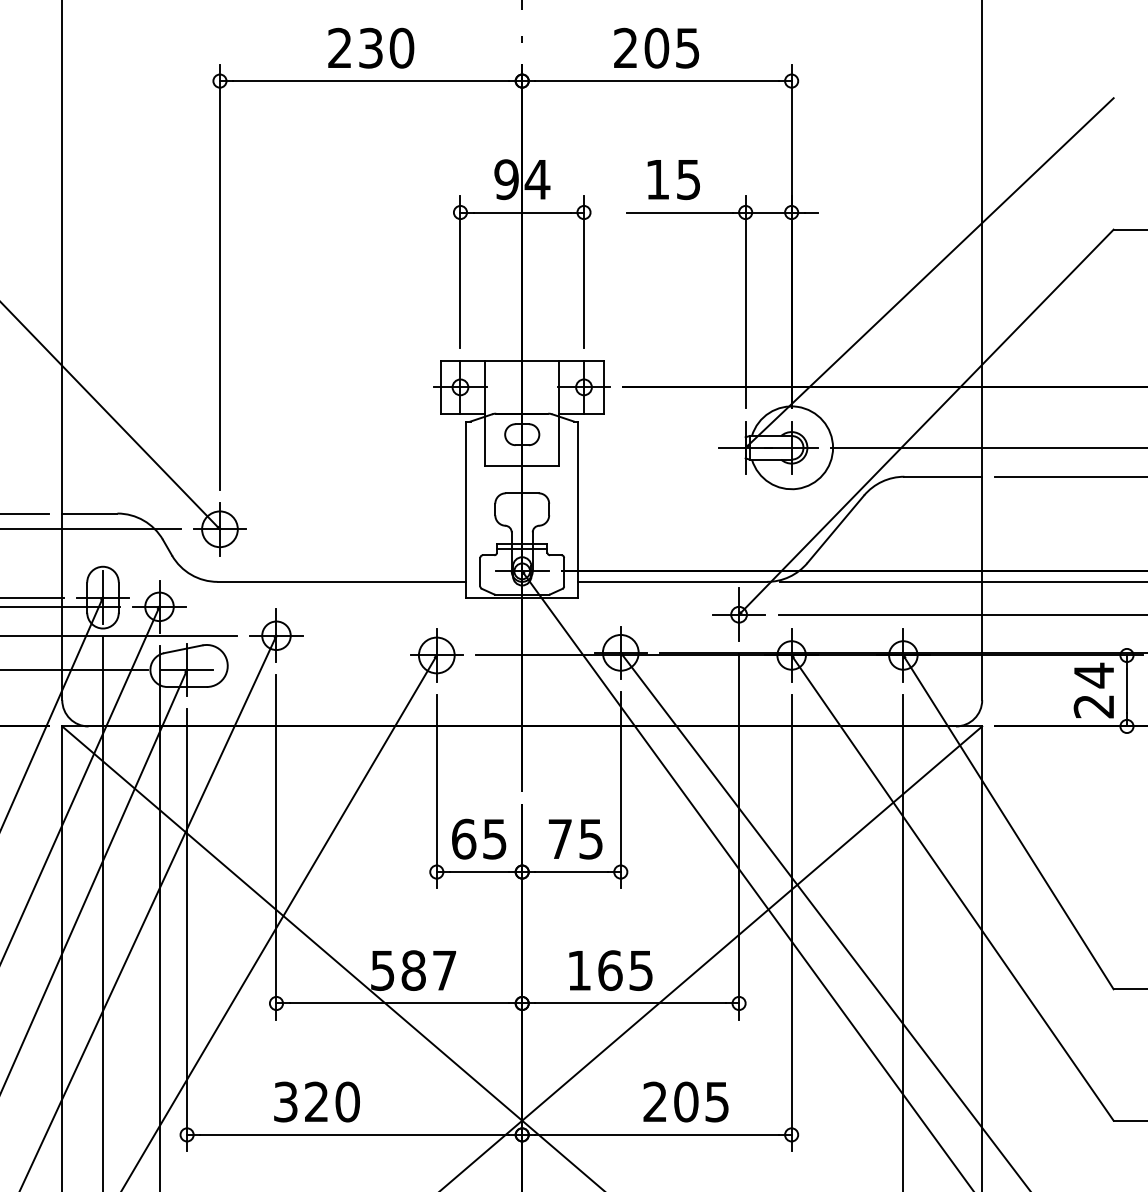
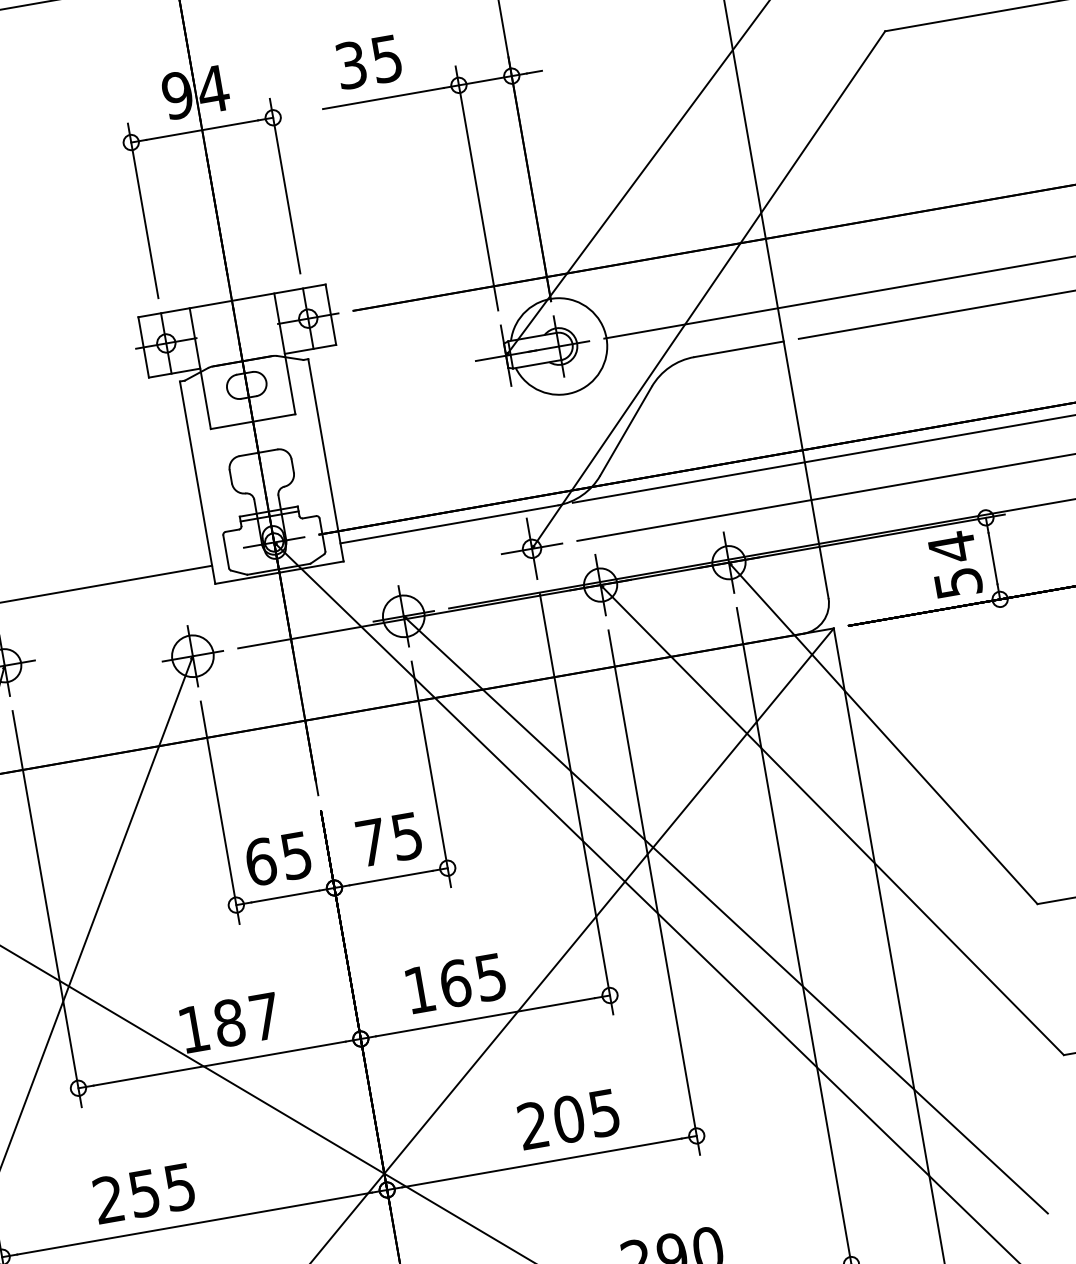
text: (657, 179) -> (351, 65), 15 -> 35
text: (1093, 706) -> (957, 583), 24 -> 54
text: (382, 970) -> (193, 1029), 587 -> 187
text: (316, 1101) -> (144, 1192), 320 -> 255

